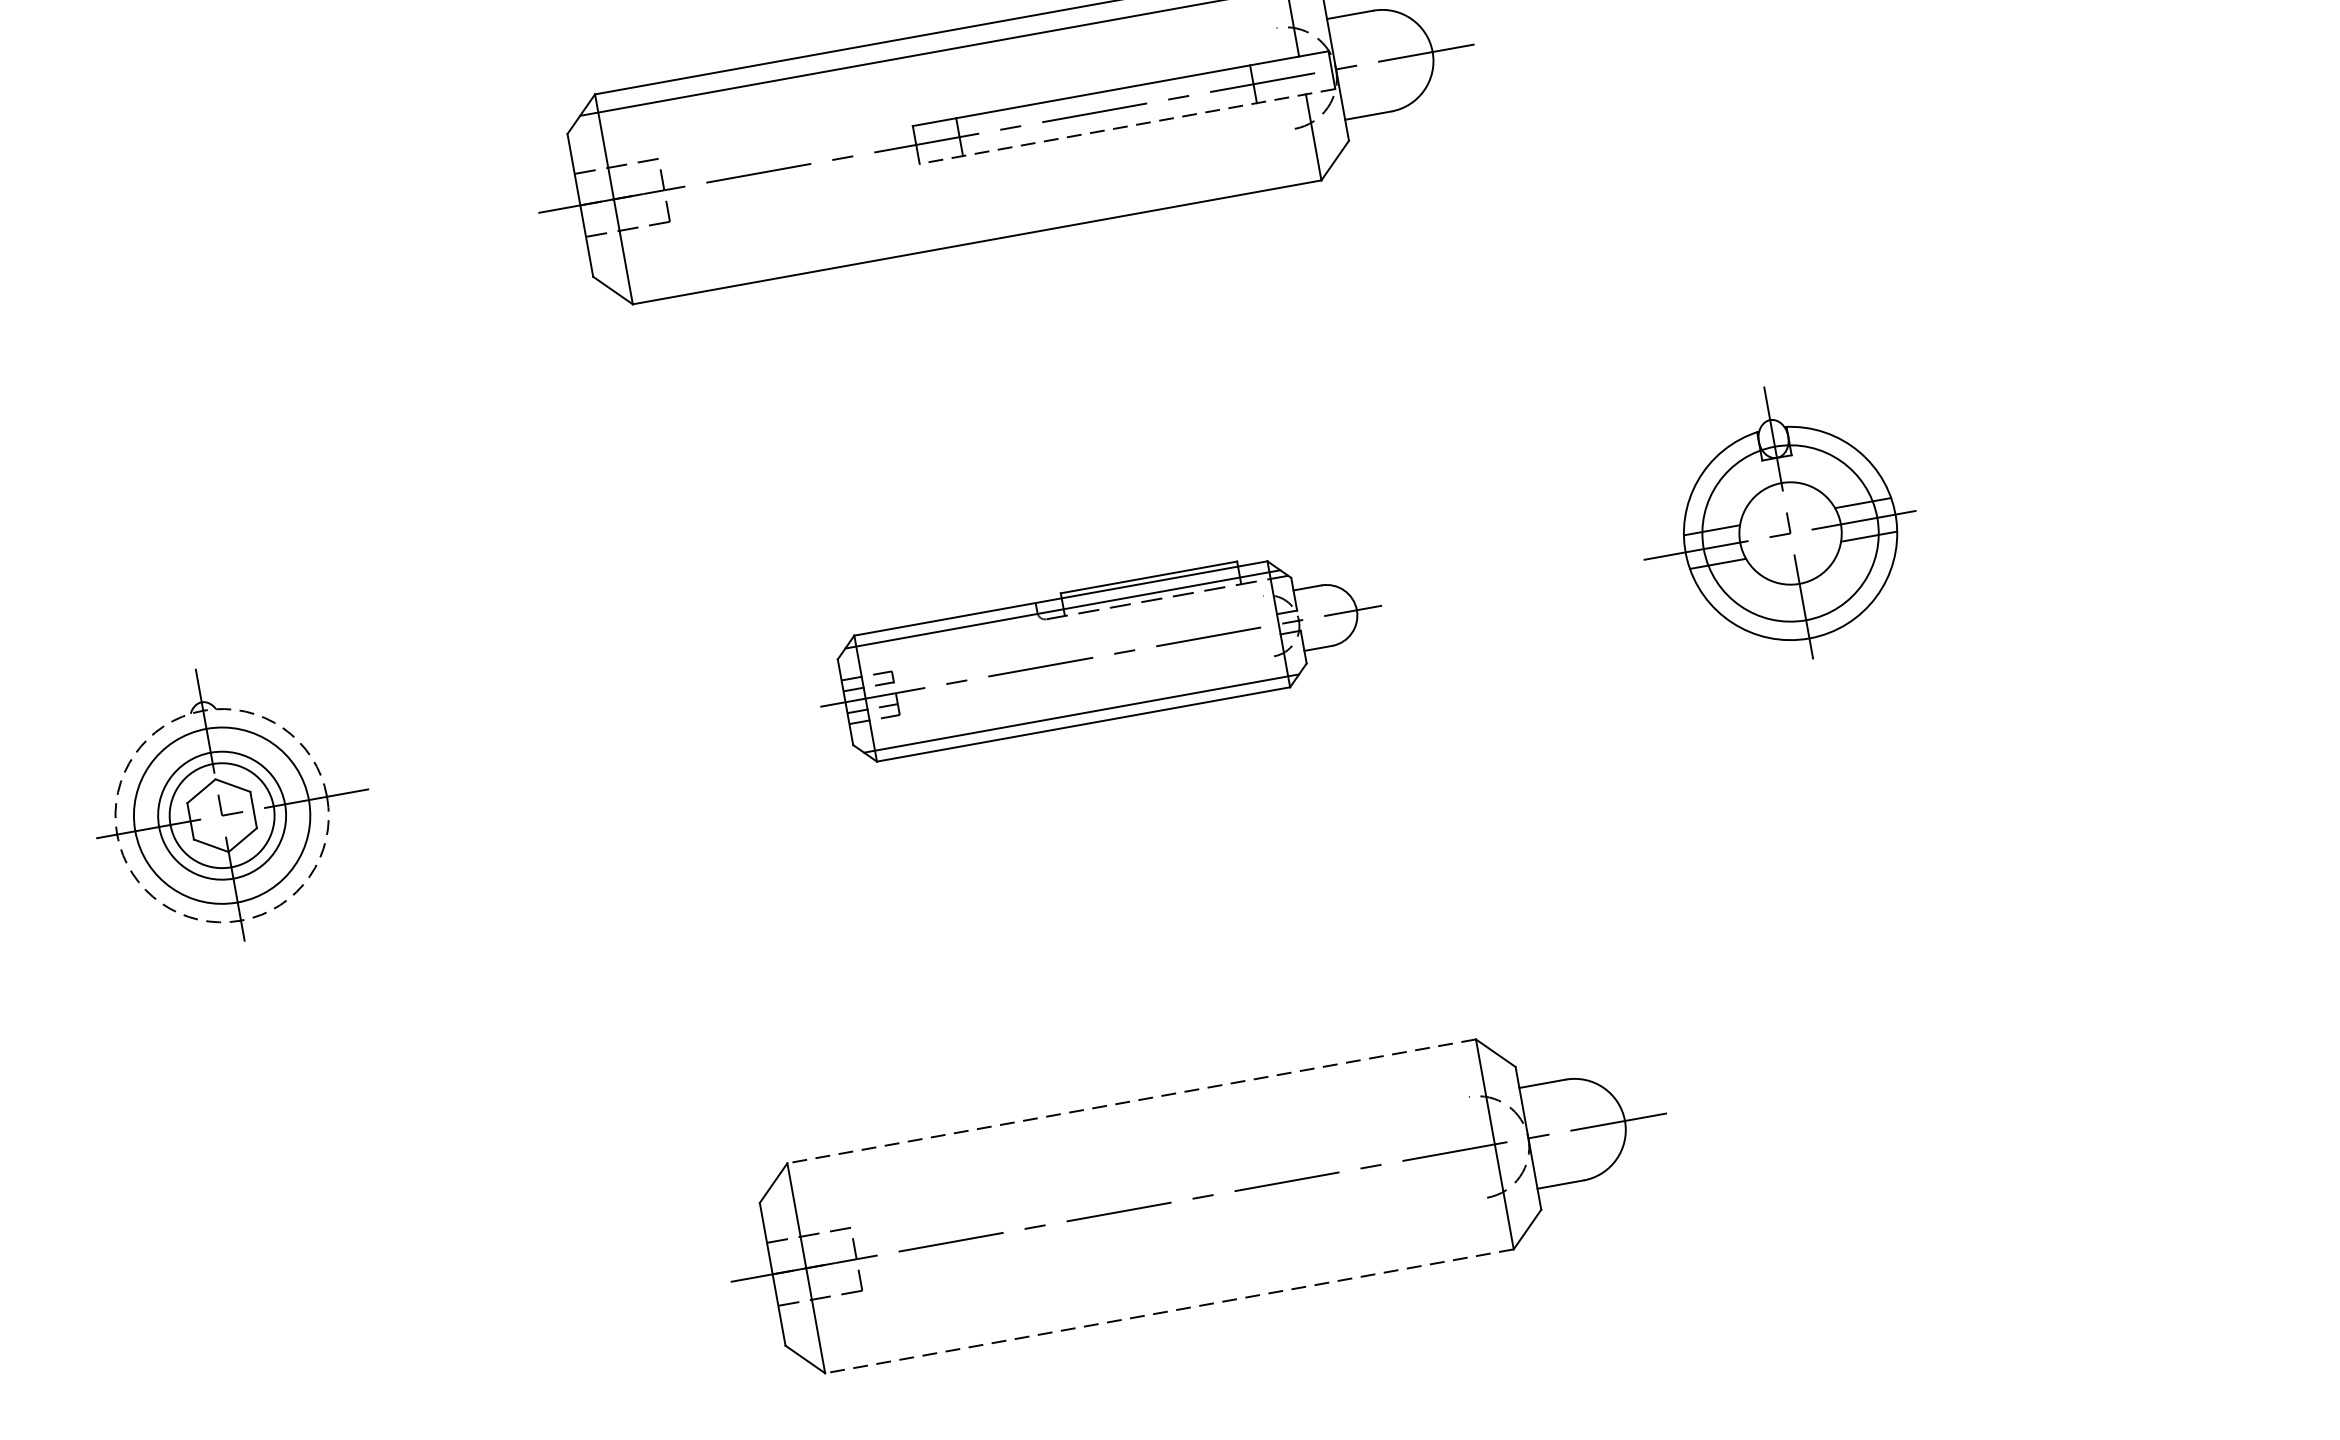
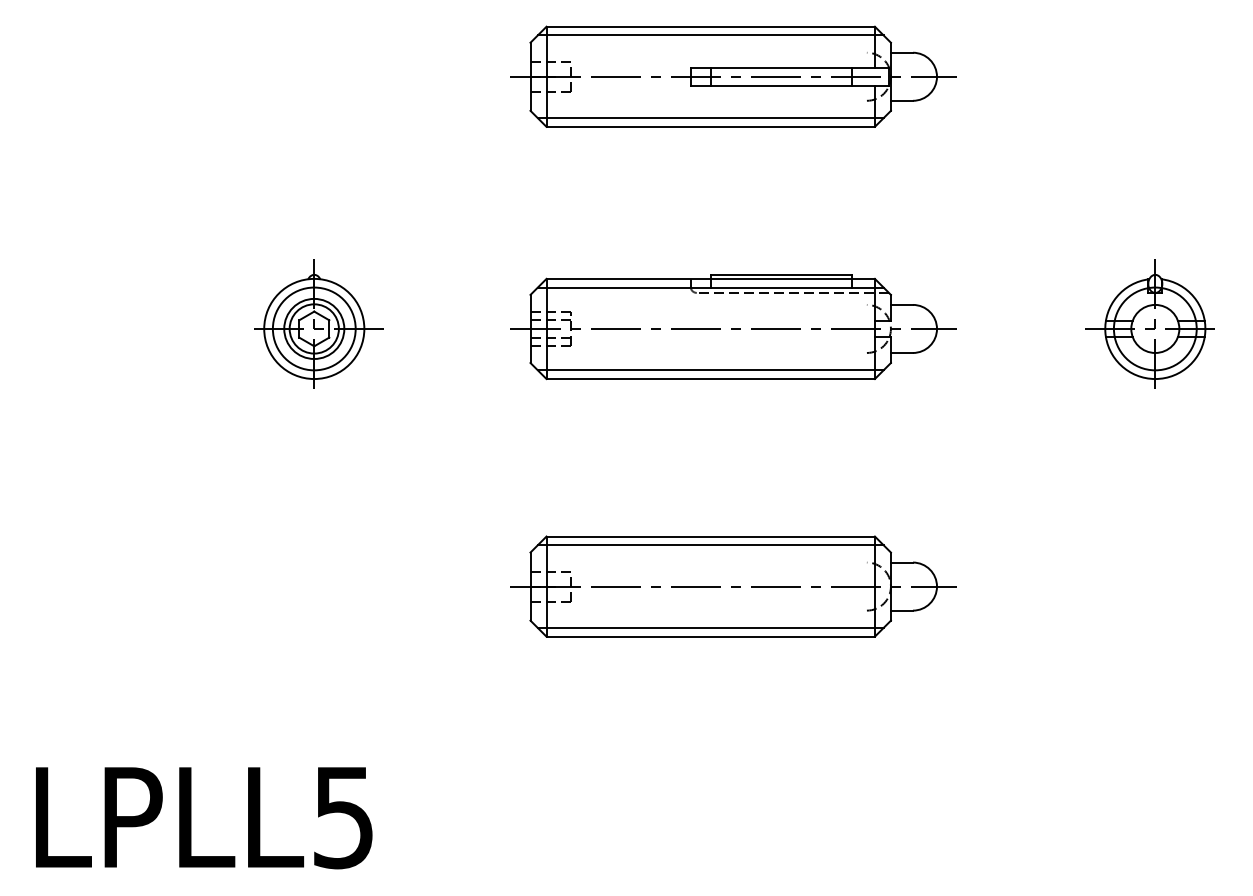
line: (1126, 125) -> (789, 85), dashed -> solid
line: (973, 224) -> (710, 118), added
part: (1776, 524) -> (1149, 323), moved
part: (1100, 654) -> (733, 327), size x1.67
circle: (222, 814) -> (314, 328), dashed -> solid
line: (1131, 1101) -> (710, 536), dashed -> solid
line: (1134, 1120) -> (710, 545), added
line: (1165, 1292) -> (710, 627), added
line: (1168, 1311) -> (710, 636), dashed -> solid

